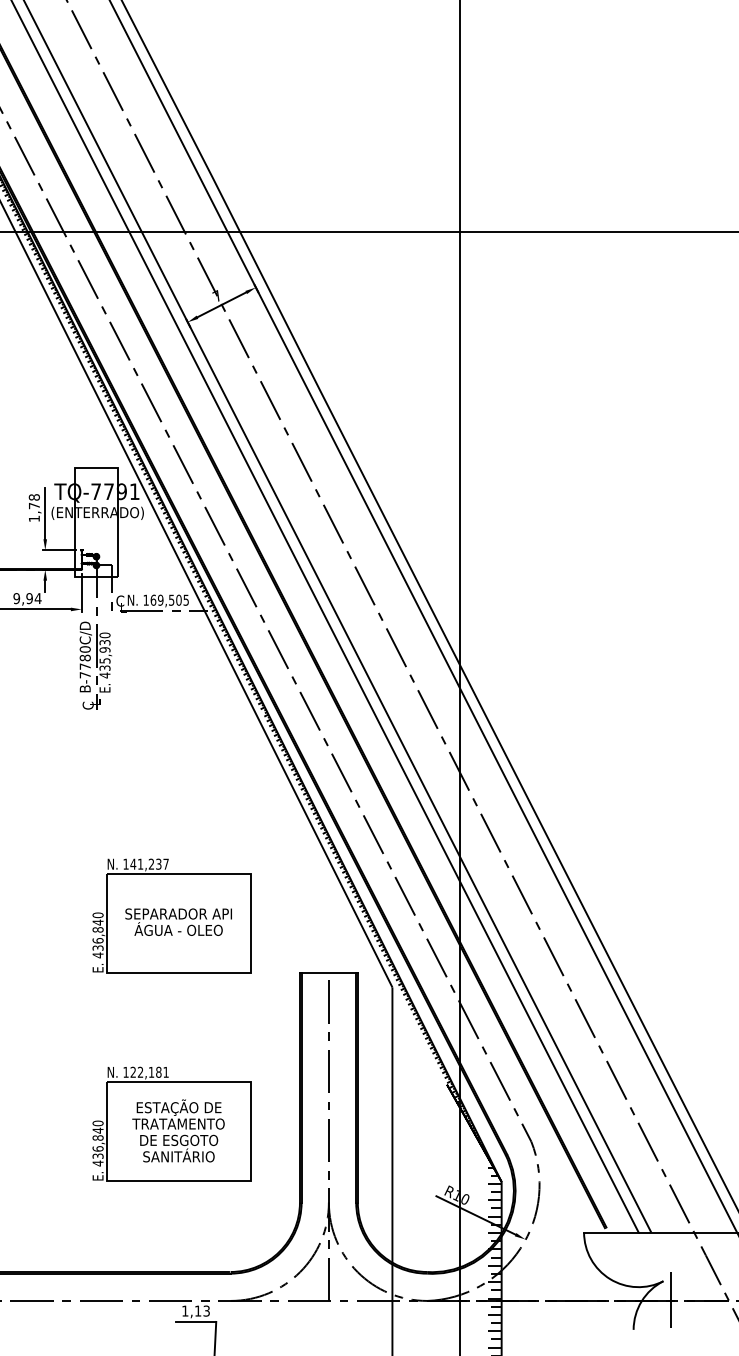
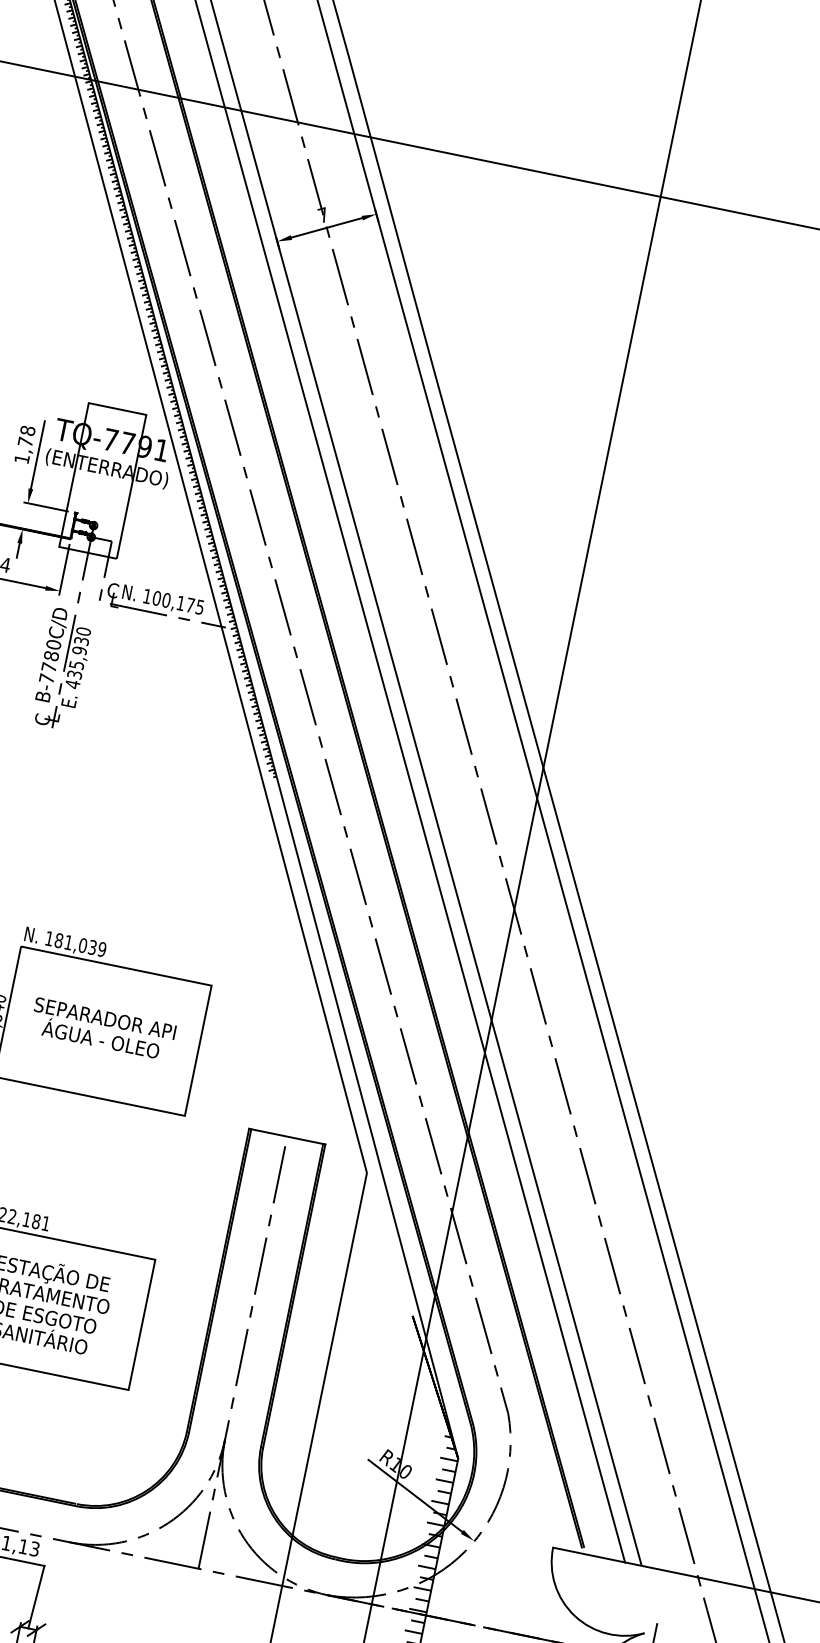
text: (166, 599) -> (174, 600), 169,505 -> 100,175
text: (149, 863) -> (80, 944), 141,237 -> 181,039
hatch: (382, 947) -> (364, 1117), removed

